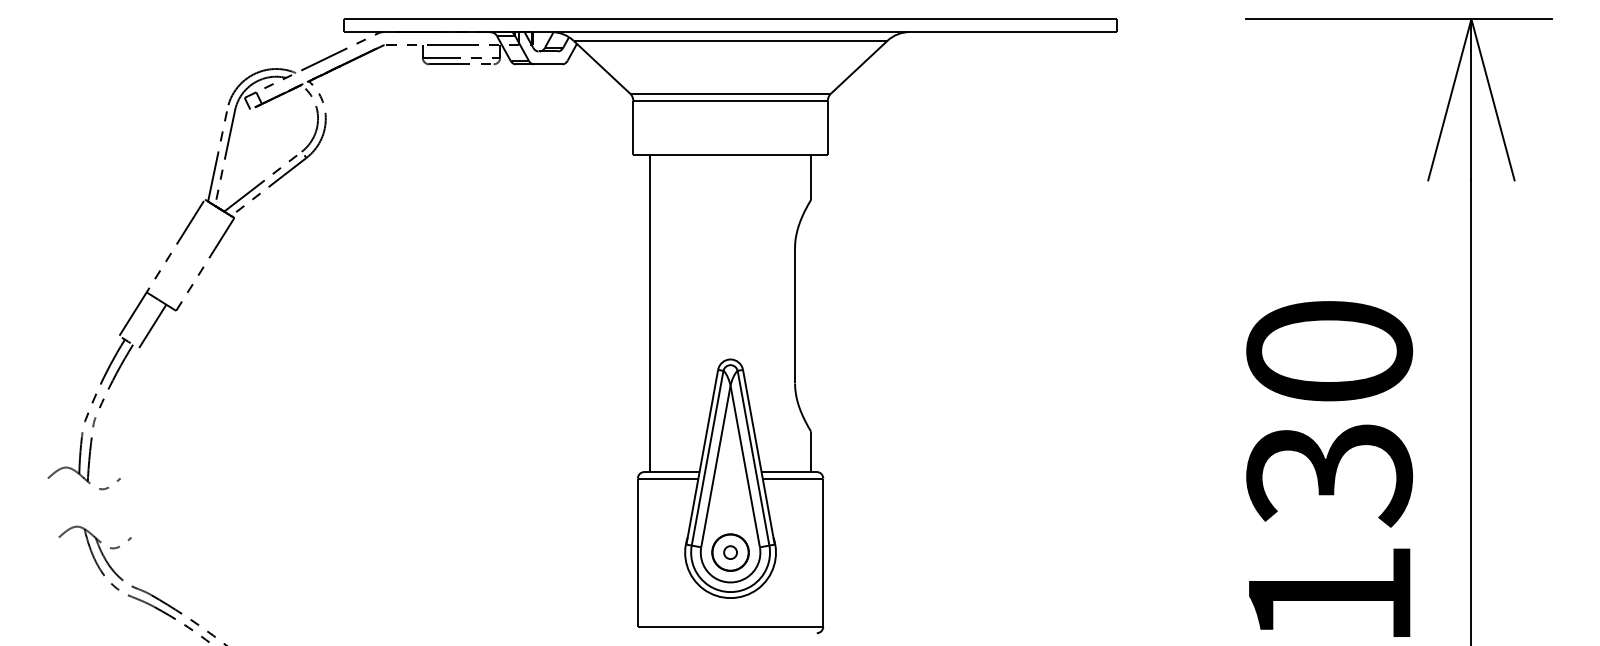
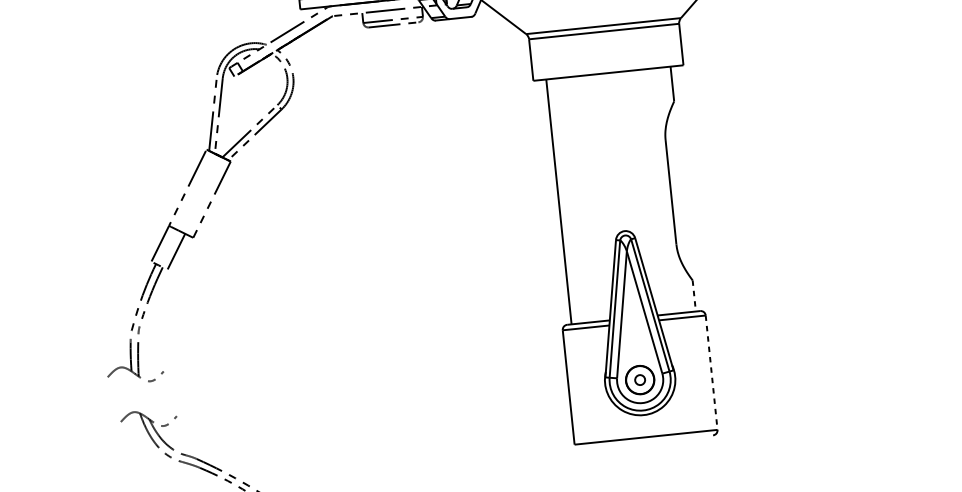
line: (811, 452) -> (694, 296), solid -> dashed
line: (823, 553) -> (711, 373), solid -> dashed

